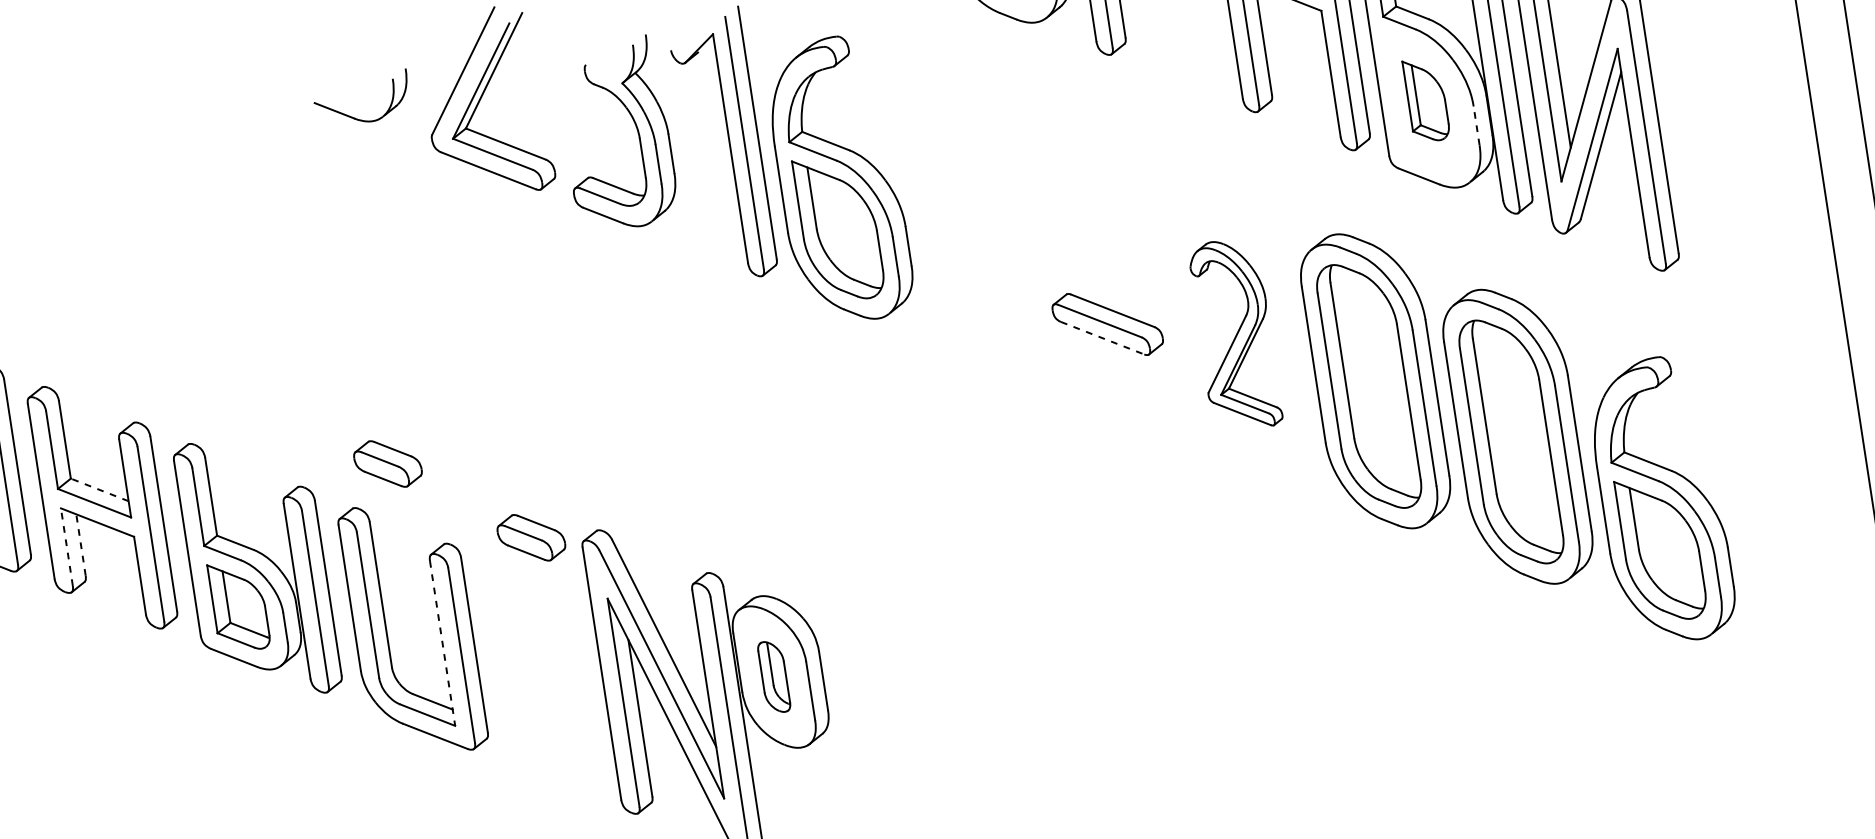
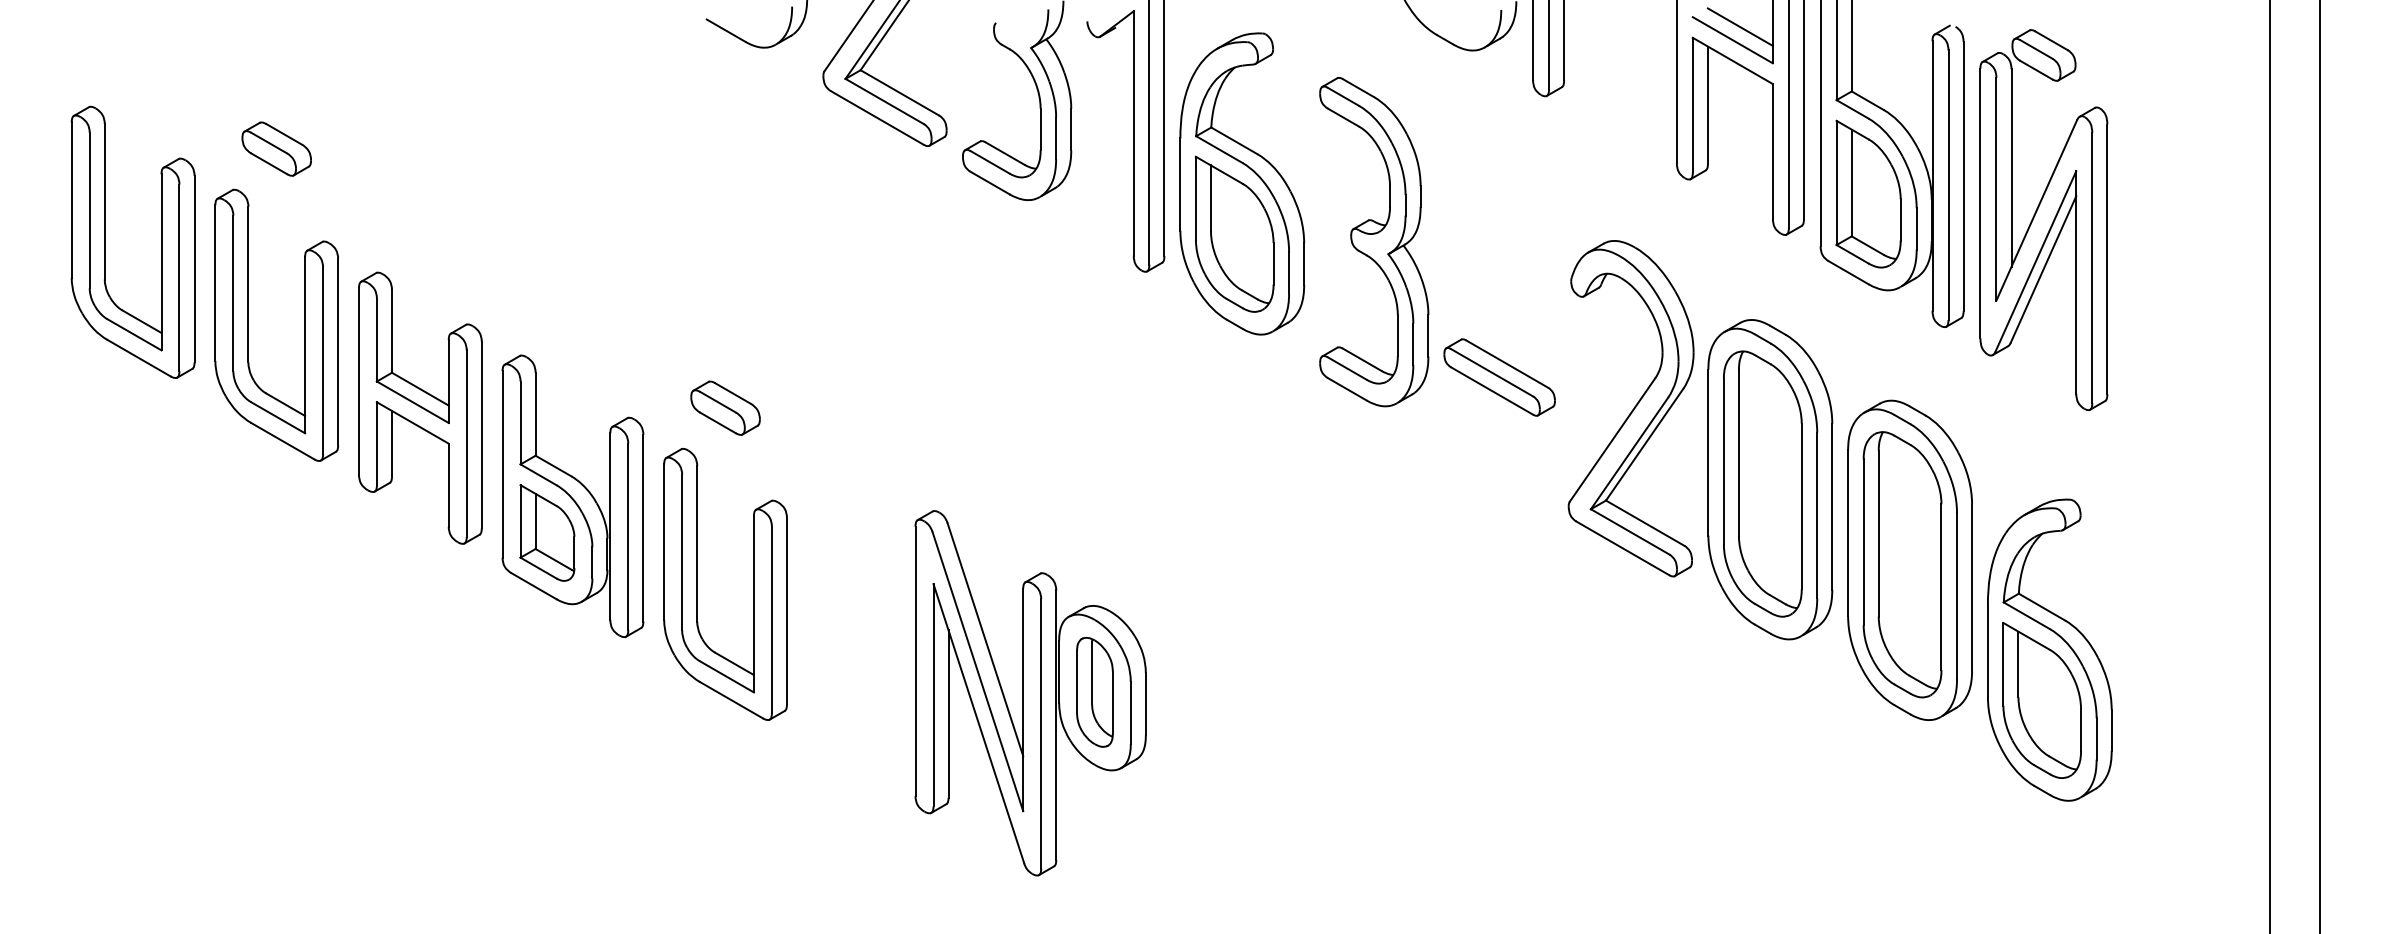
part: (1426, 99) -> (1868, 193), size x1.67
line: (1476, 126) -> (1916, 229), dashed -> solid
part: (971, 216) -> (1374, 242), added
part: (1234, 334) -> (1630, 408), size x1.67
line: (1103, 338) -> (1492, 391), dashed -> solid
line: (99, 490) -> (420, 389), dashed -> solid
part: (531, 537) -> (863, 507), removed
line: (80, 544) -> (391, 443), dashed -> solid
line: (66, 547) -> (376, 443), dashed -> solid
line: (442, 643) -> (753, 604), dashed -> solid
part: (773, 677) -> (1094, 692), size x1.43

